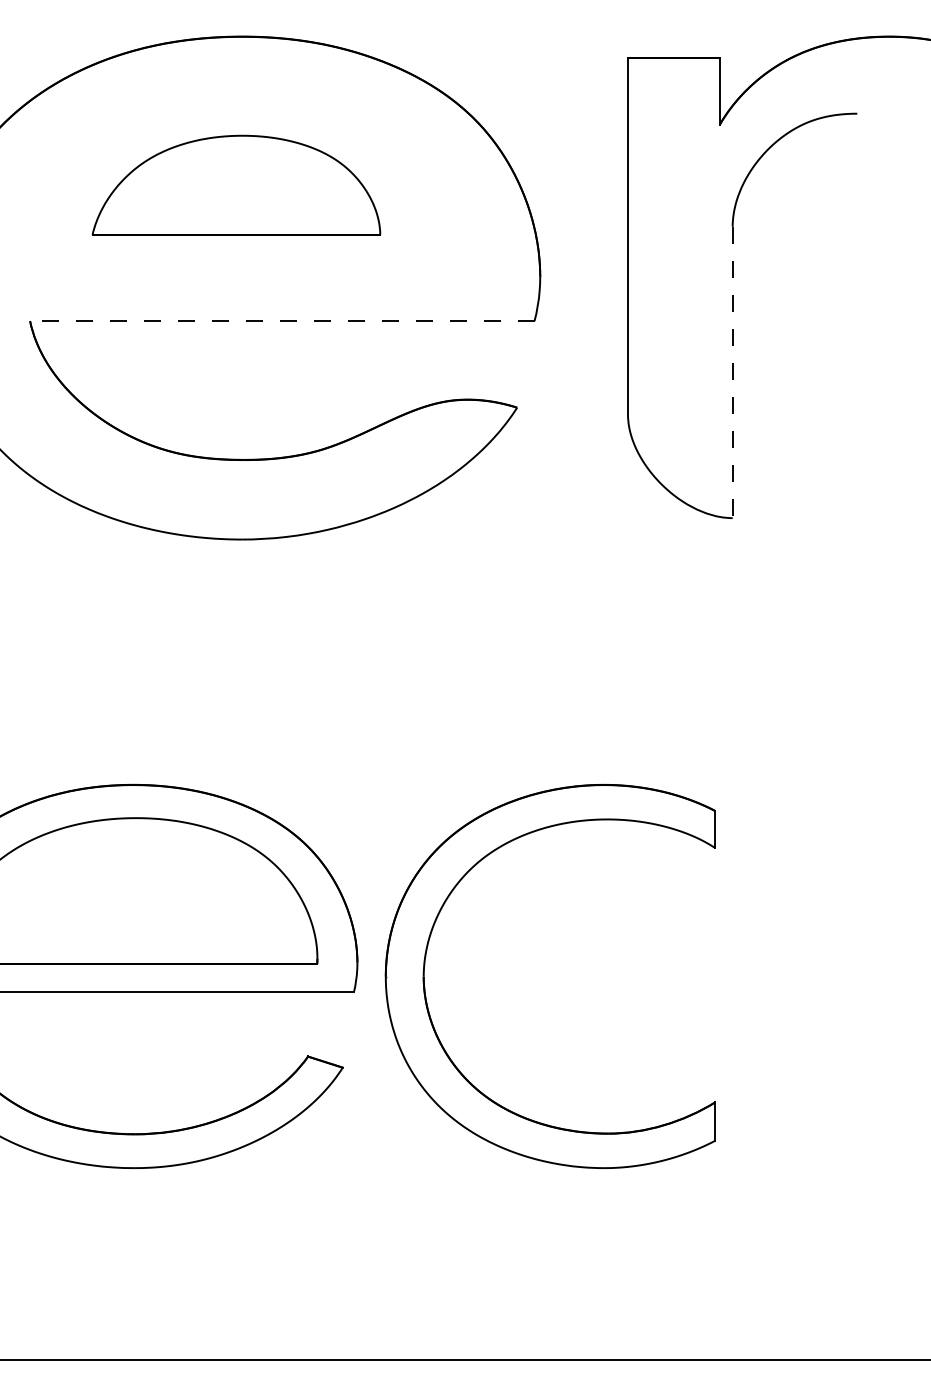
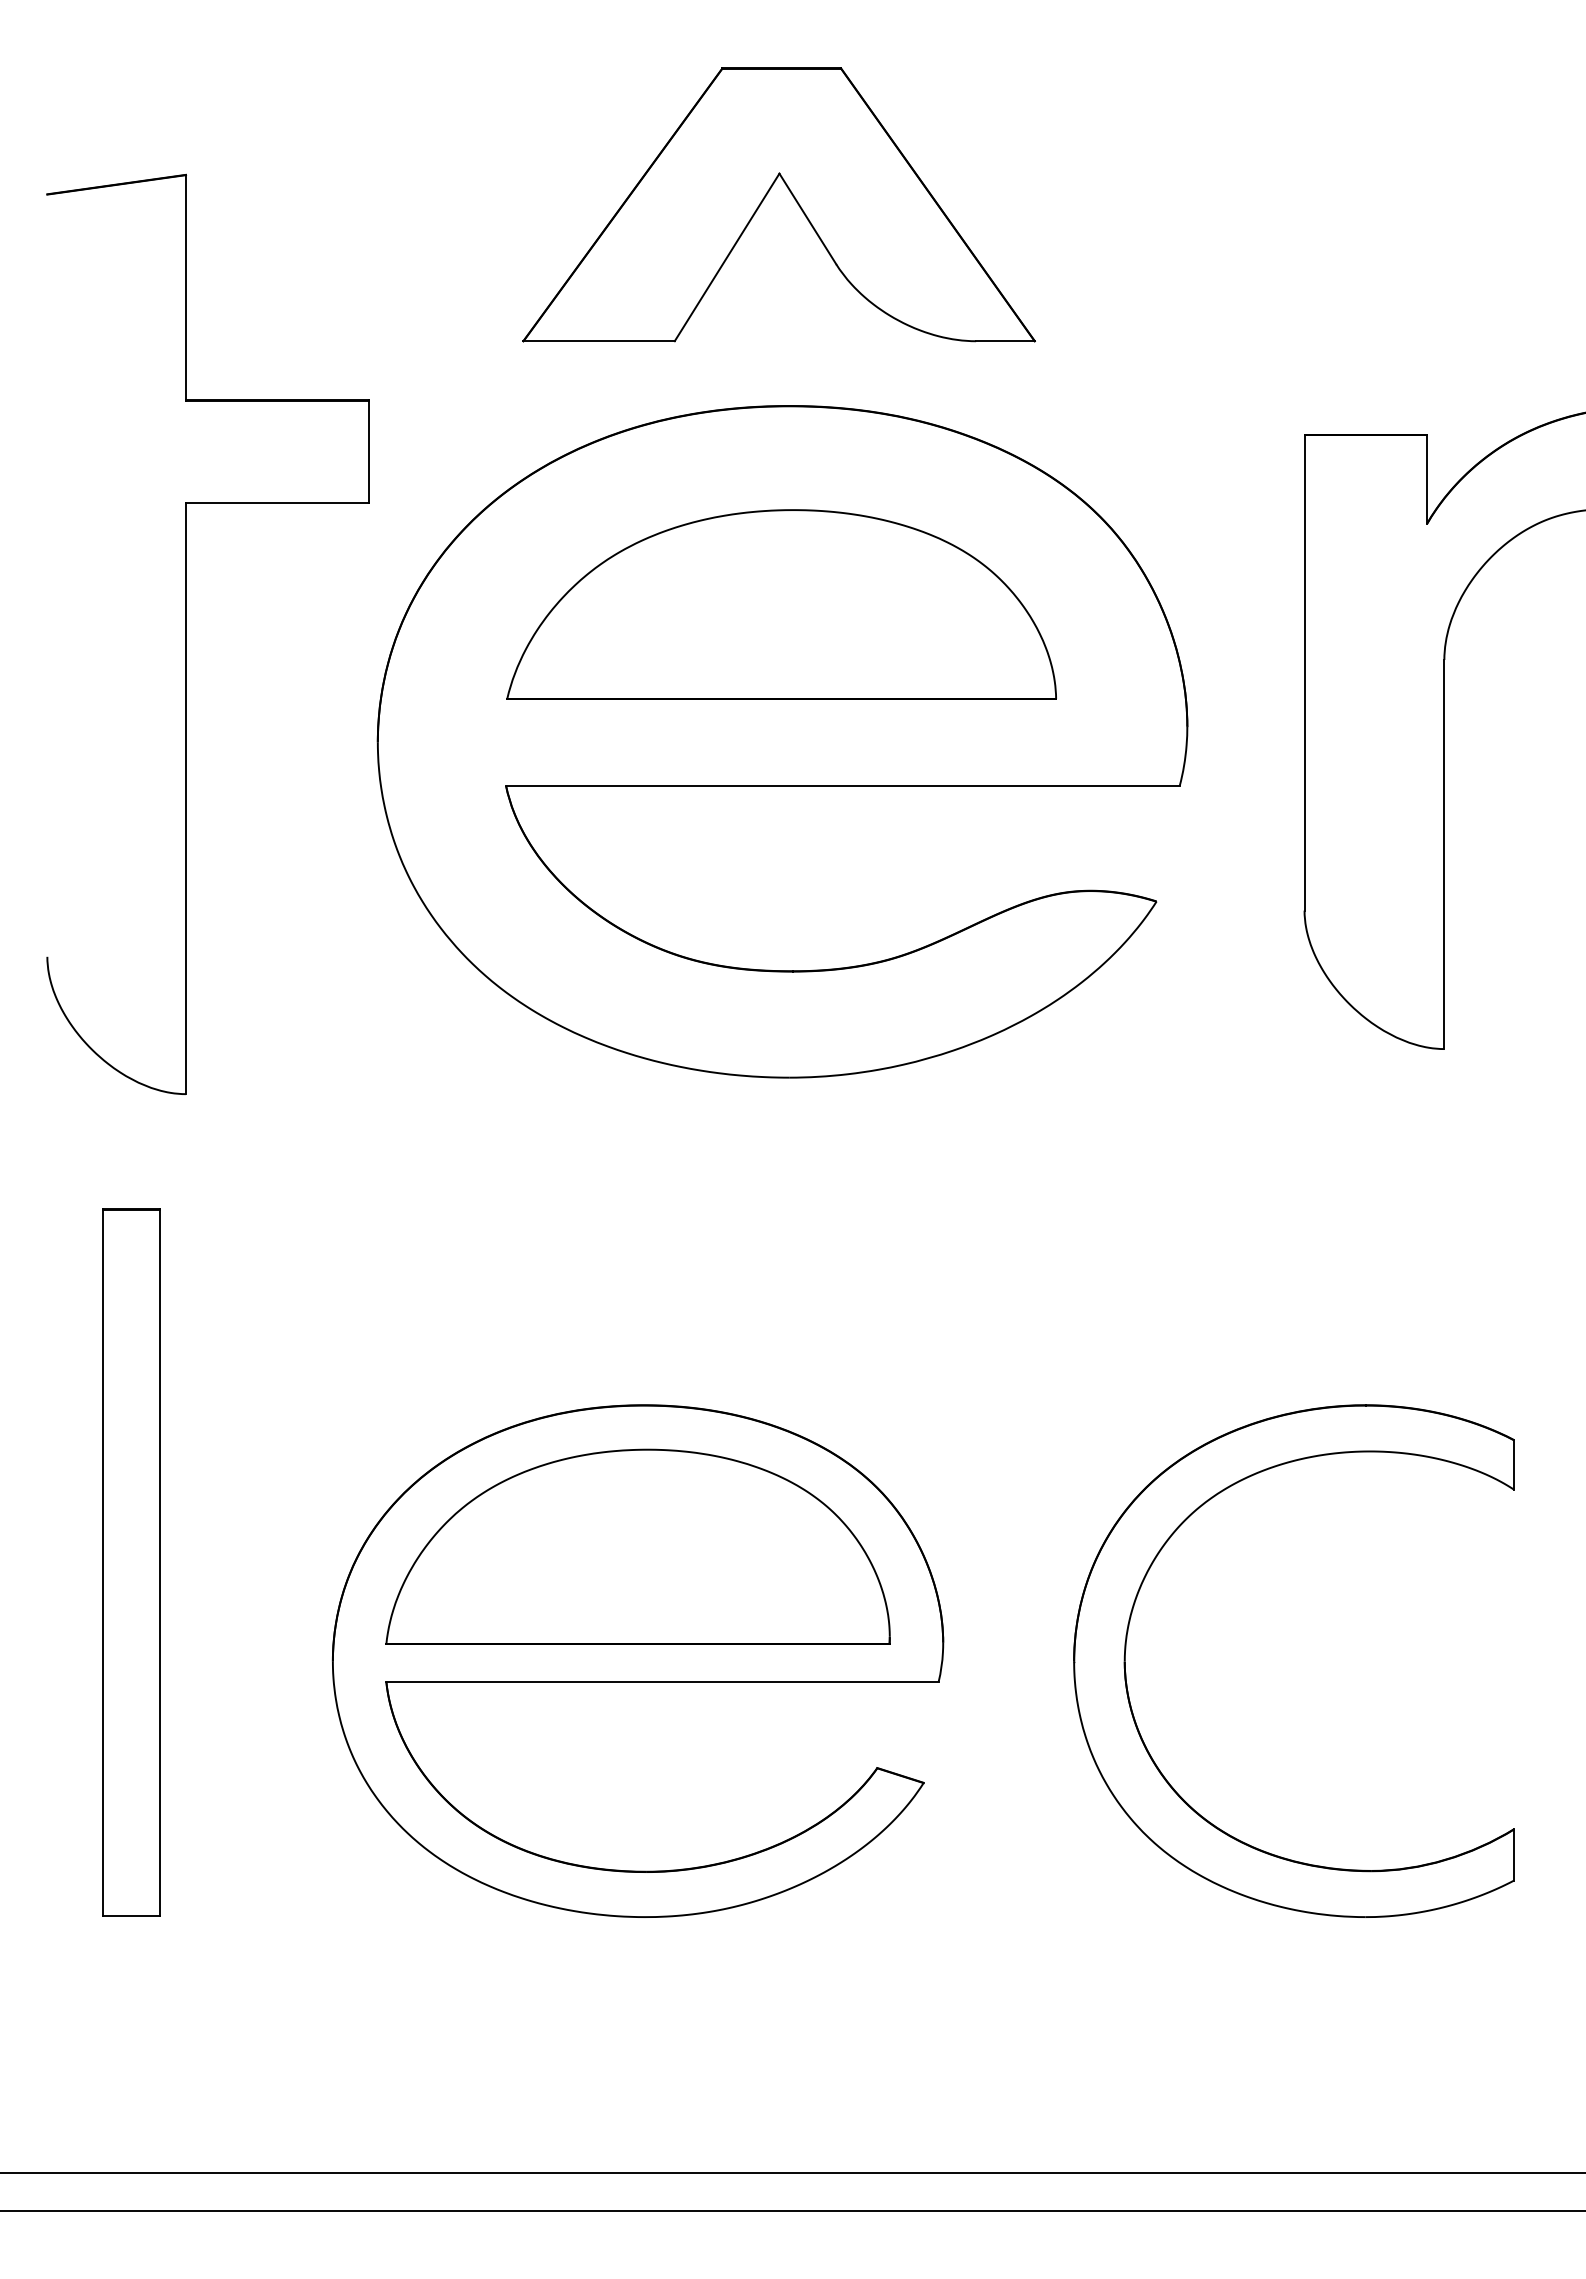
part: (236, 185) -> (781, 604), size x1.43
line: (282, 320) -> (842, 785), dashed -> solid
line: (732, 372) -> (1444, 854), dashed -> solid
part: (425, 960) -> (1127, 1639), moved

